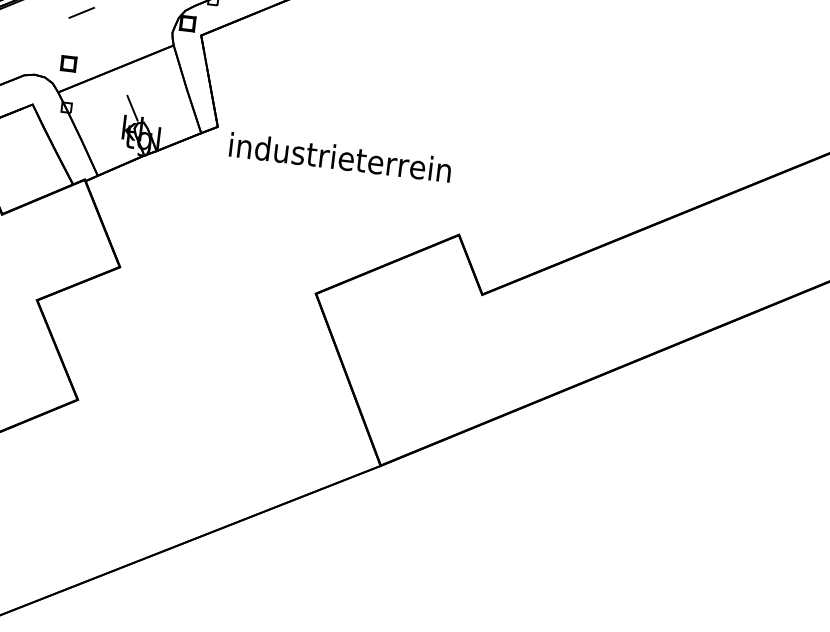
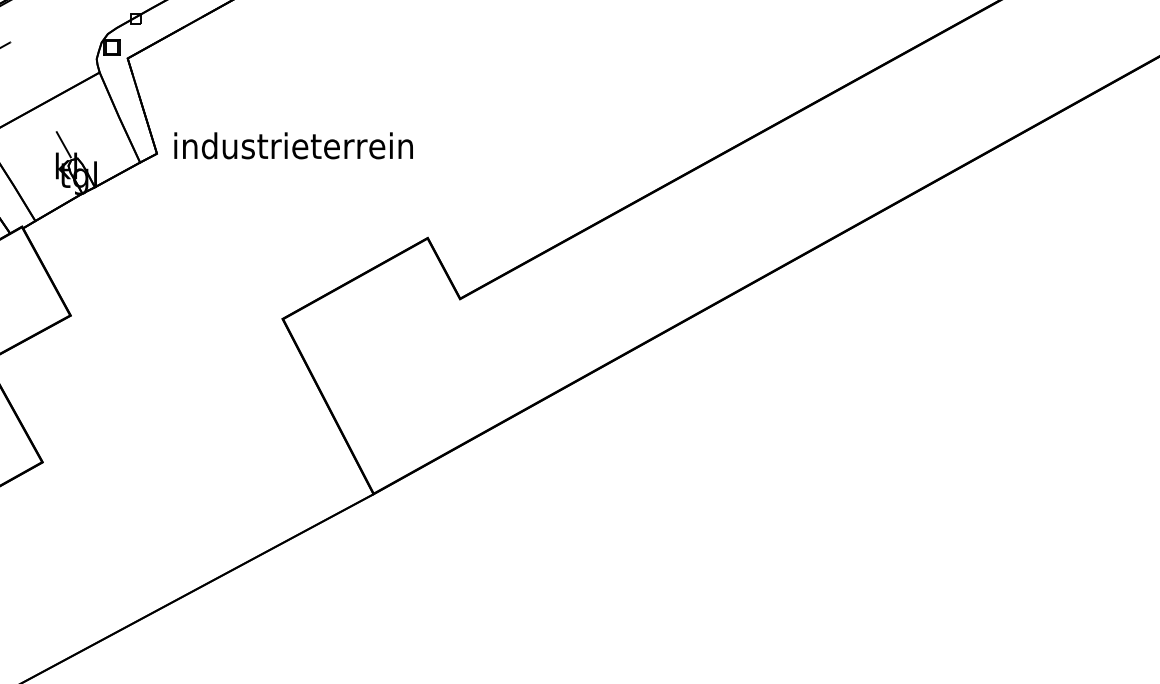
text: (340, 157) -> (293, 145), moved

